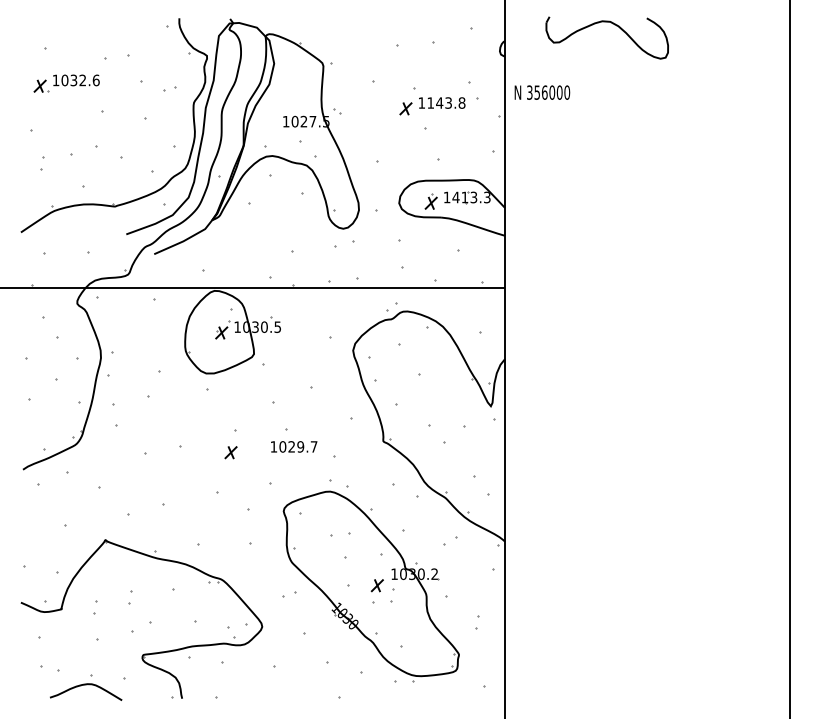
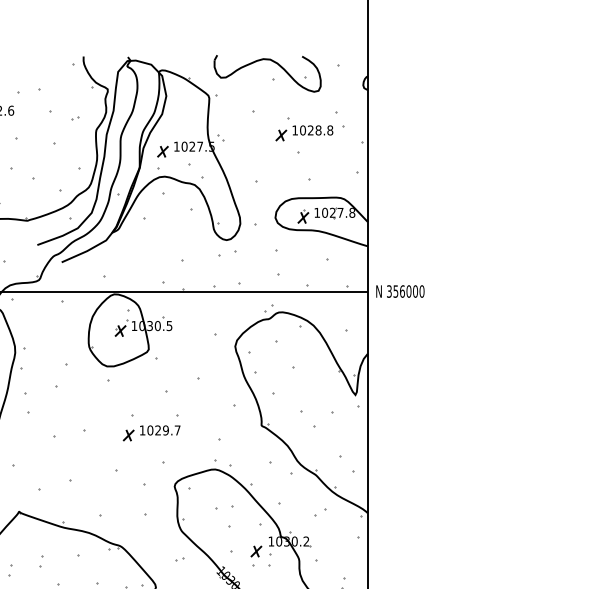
part: (612, 24) -> (272, 61), moved
part: (169, 89) -> (75, 118), size x0.62
text: (542, 92) -> (400, 291), moved
text: (439, 102) -> (310, 129), 1143.8 -> 1028.8
part: (269, 126) -> (162, 150), added
text: (471, 197) -> (338, 212), 1413.3 -> 1027.8
text: (294, 446) -> (160, 430), moved
part: (290, 594) -> (180, 559), size x0.62

